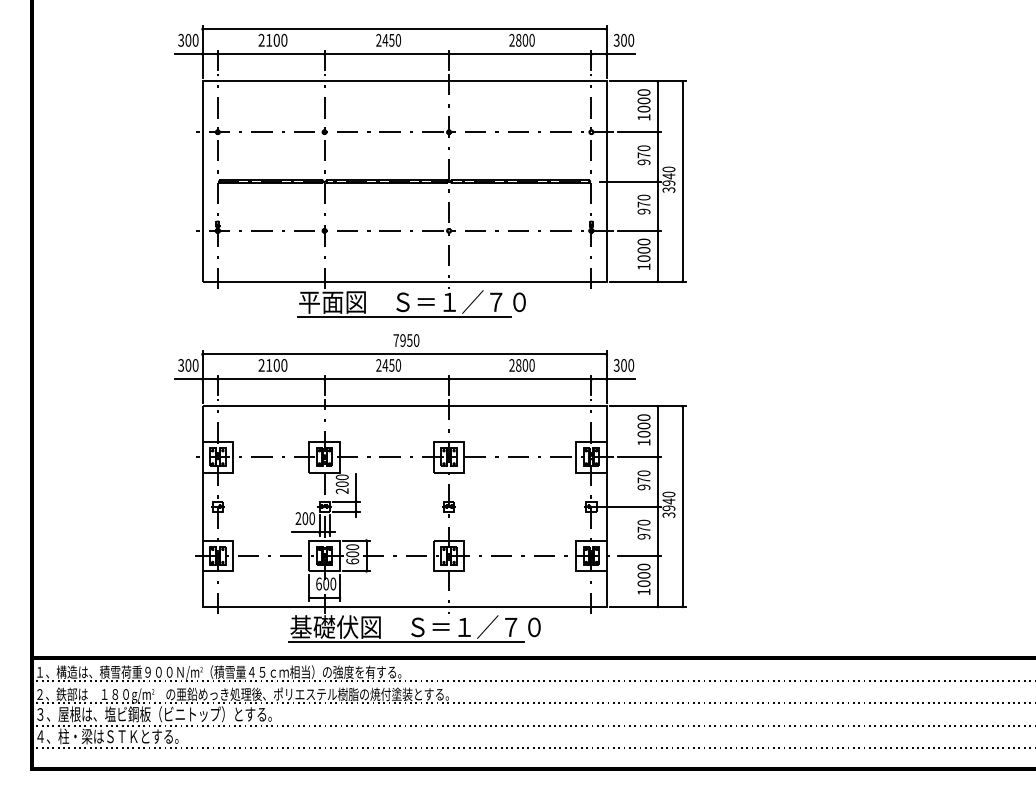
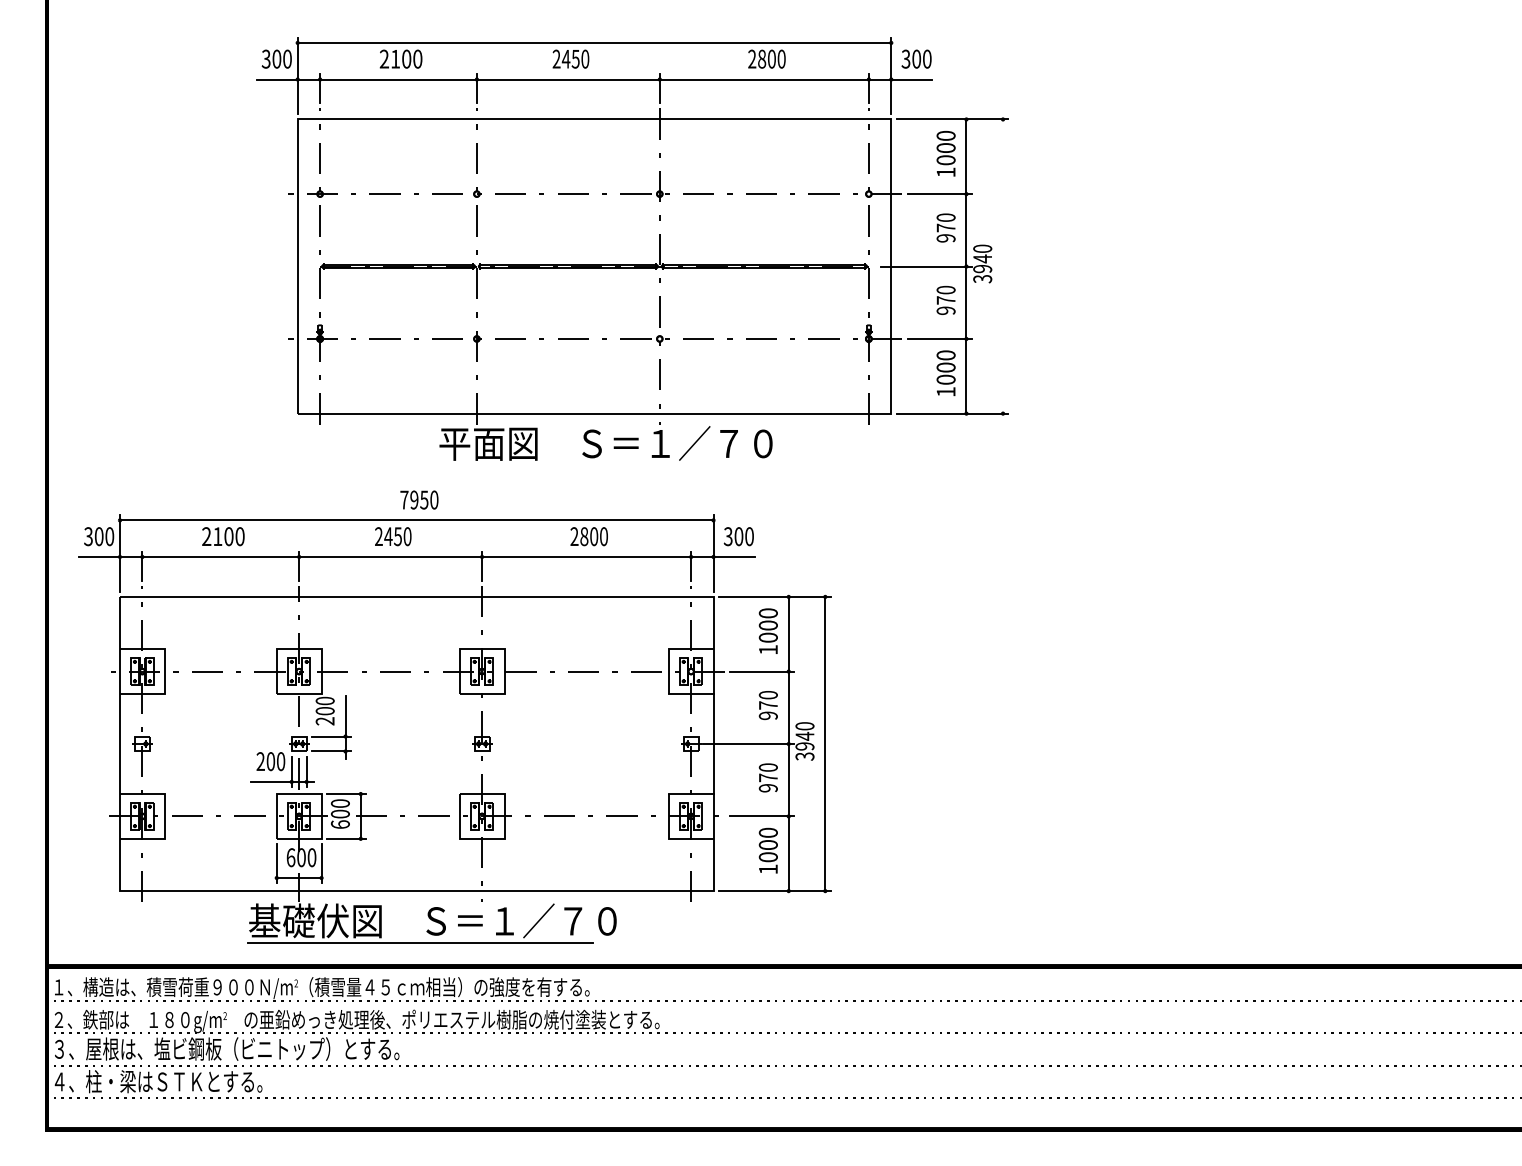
line: (682, 181) -> (1002, 266), removed
line: (404, 317) -> (594, 466), removed
part: (430, 488) -> (454, 717), moved

